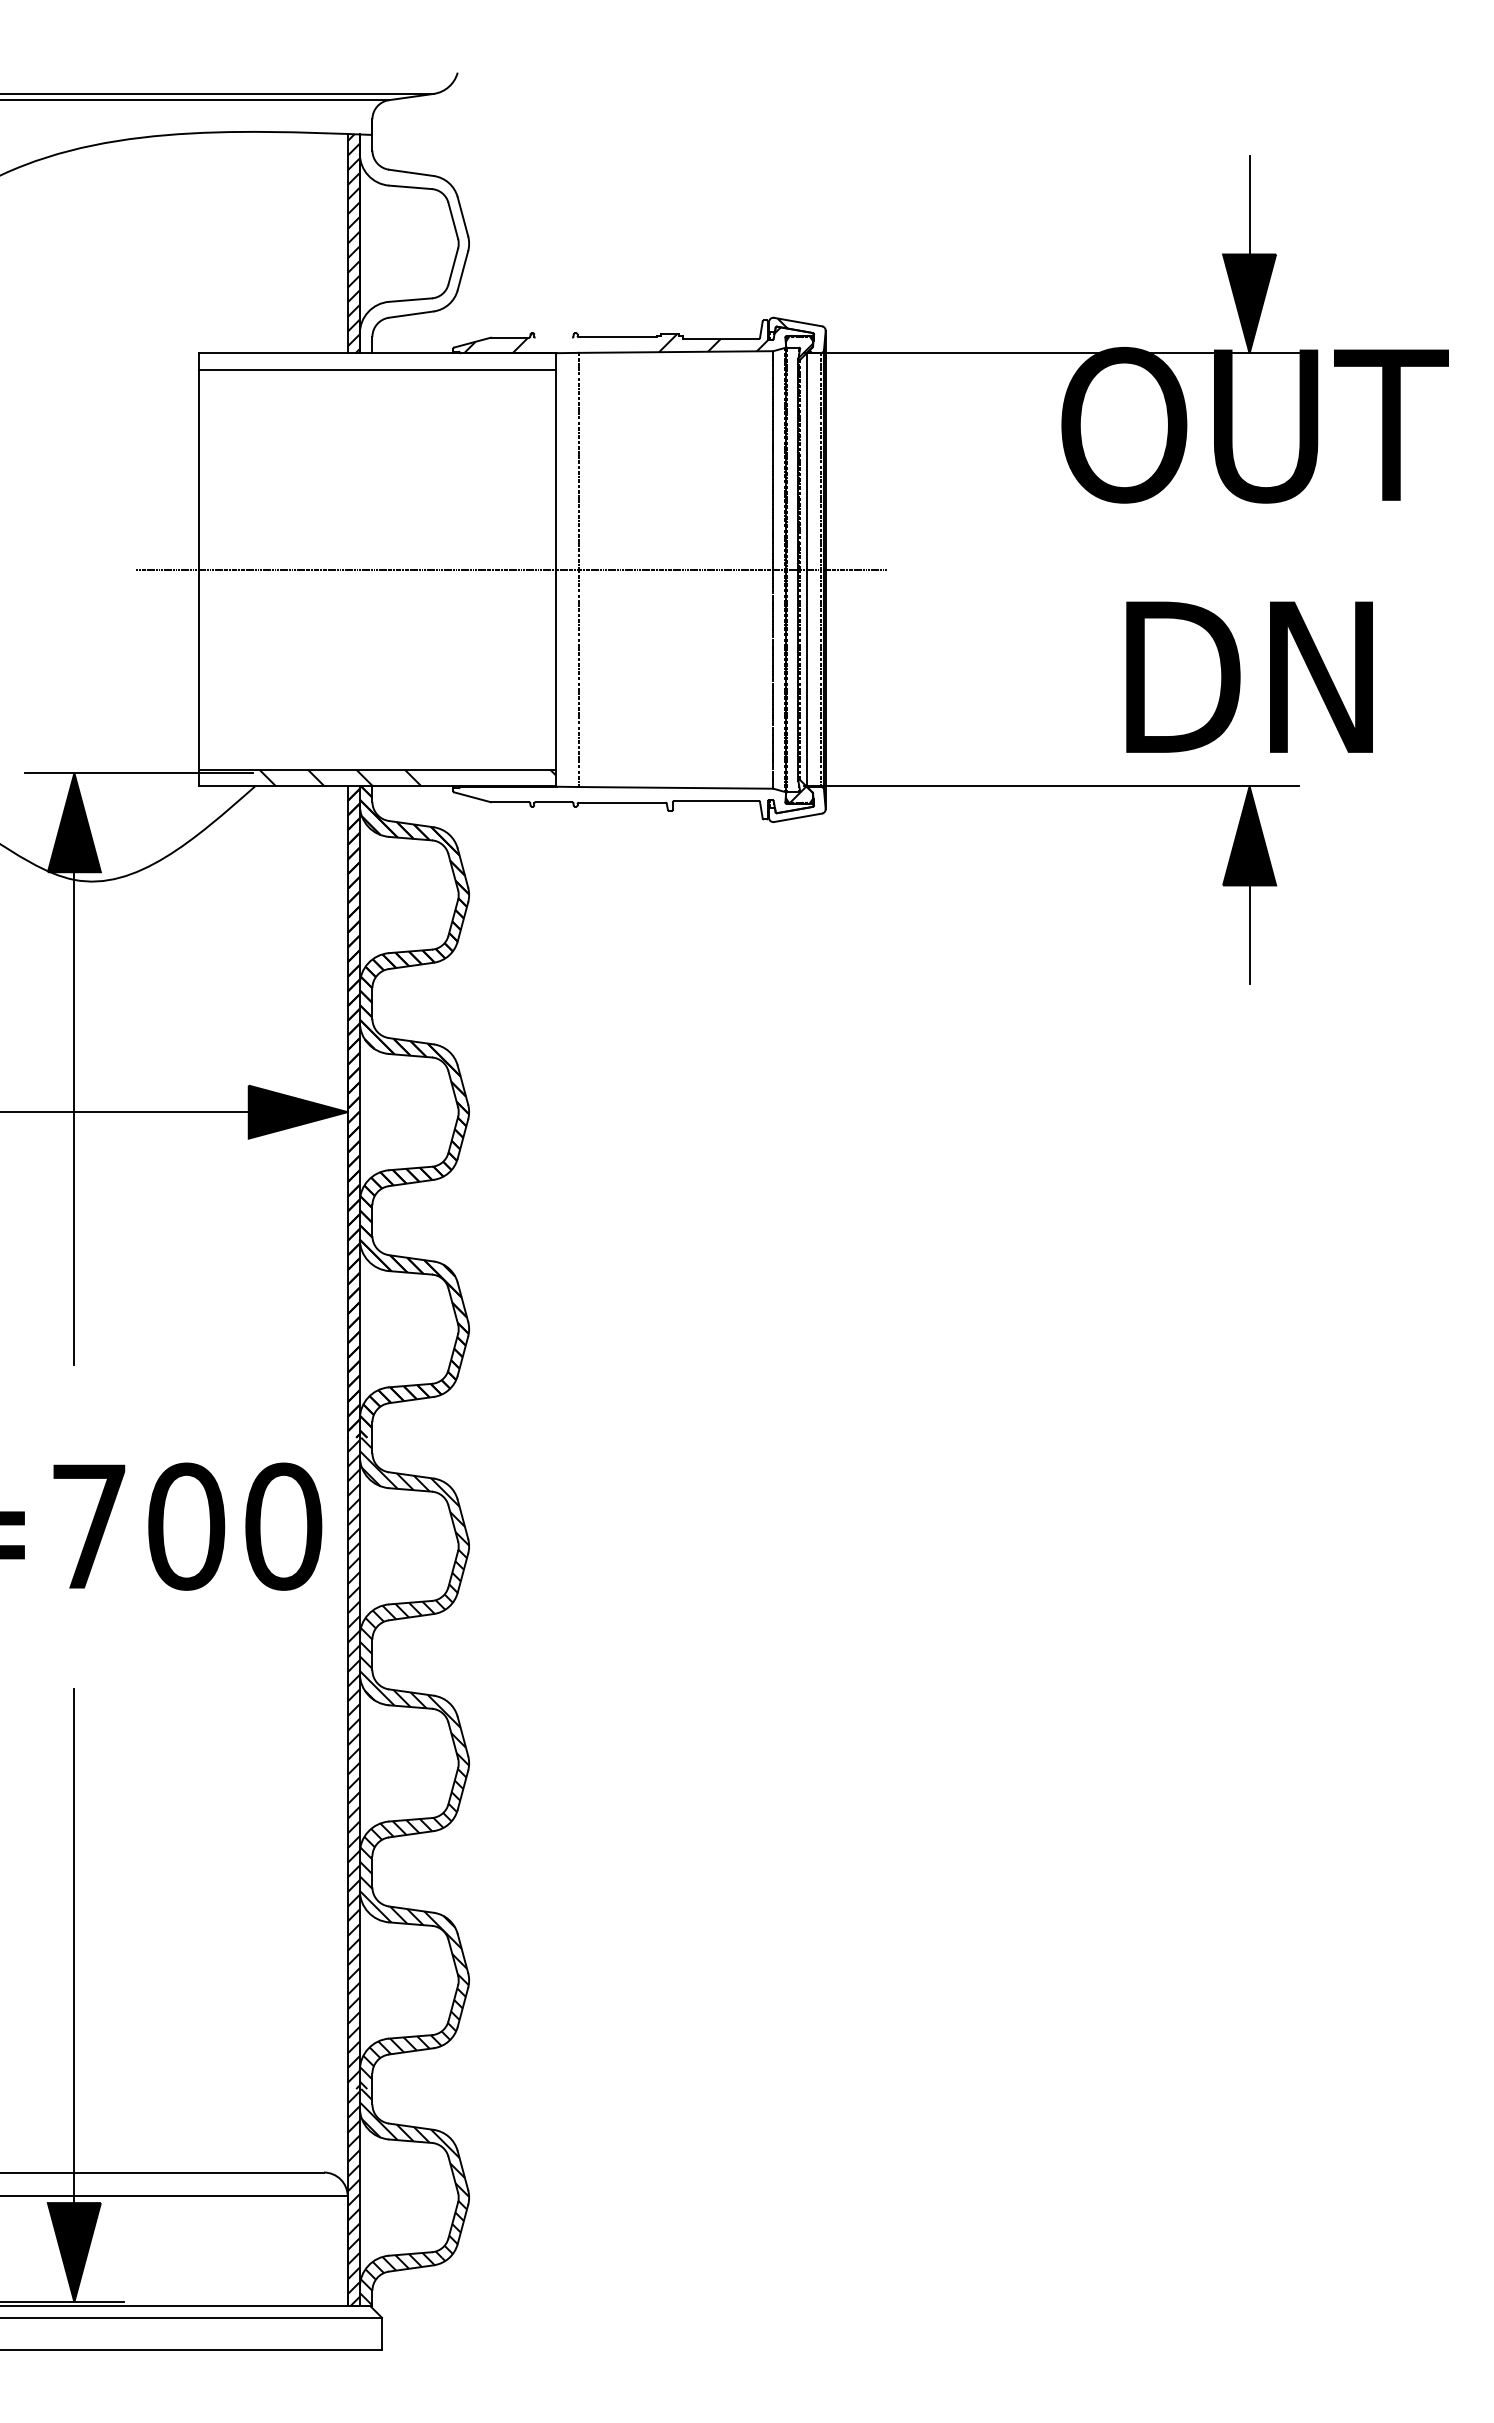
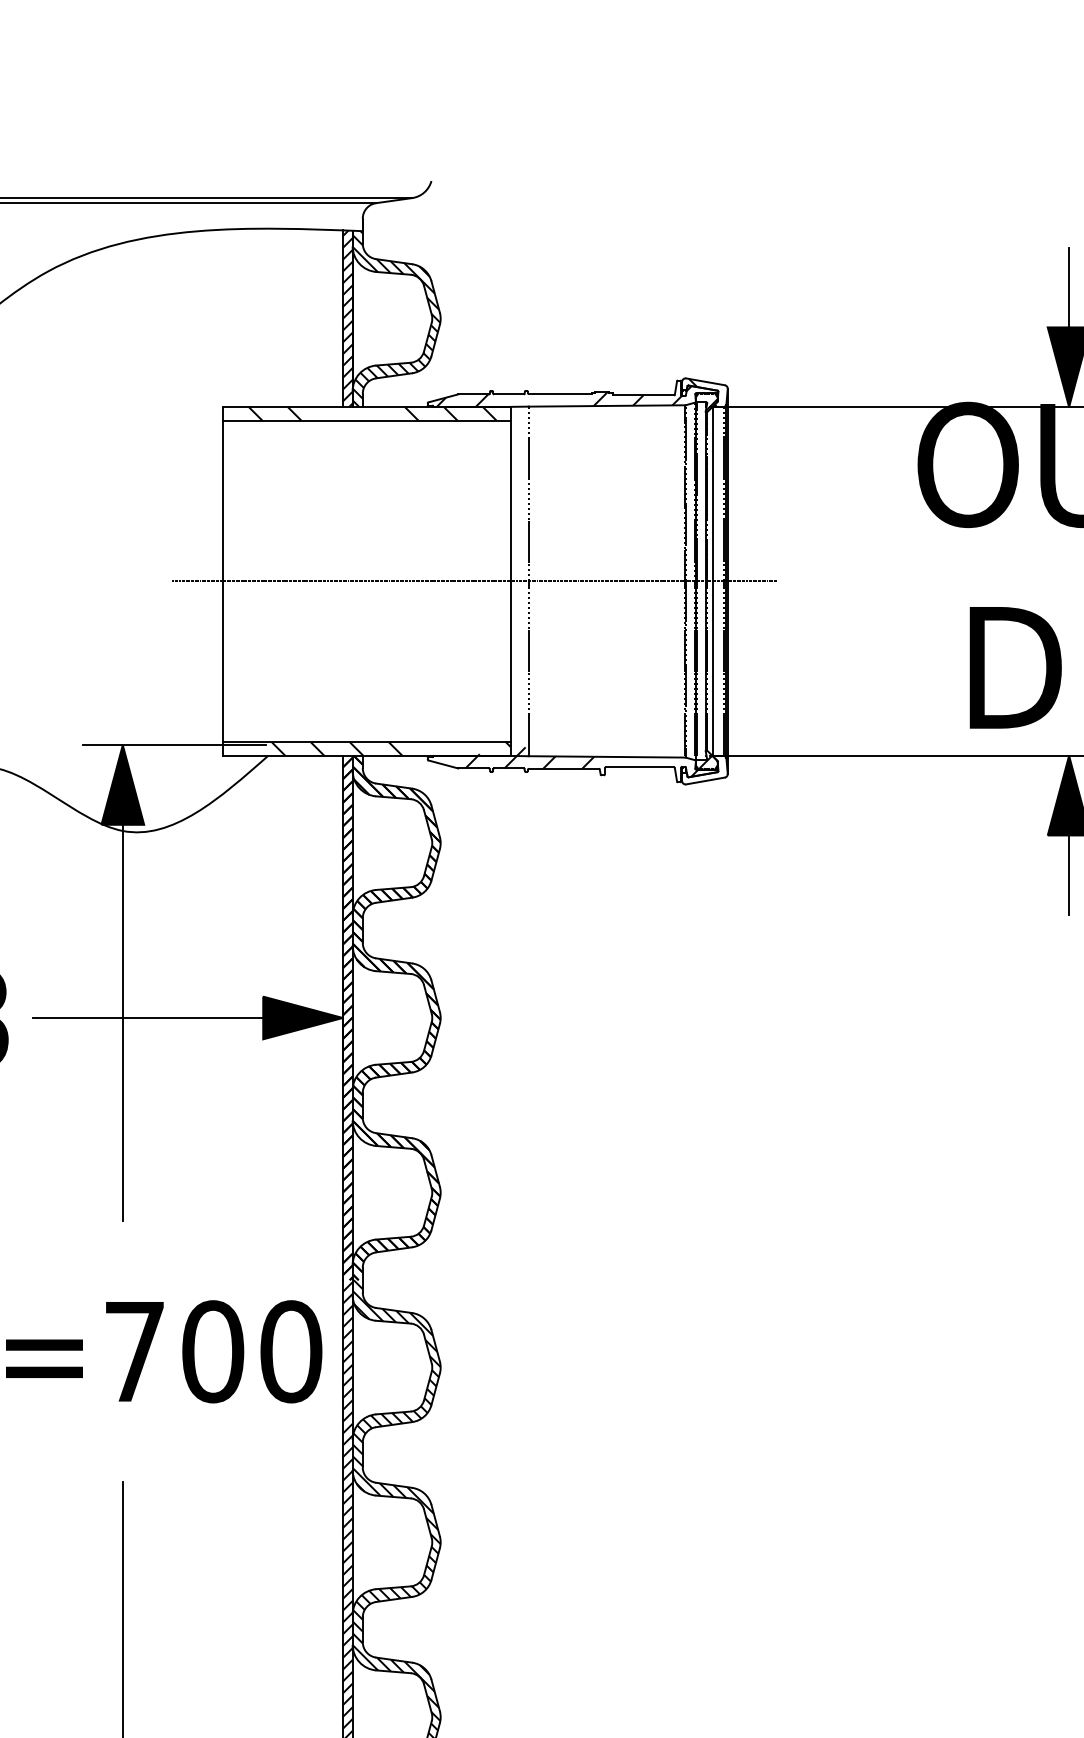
hatch: (413, 243) -> (395, 318), added
line: (553, 337) -> (508, 394), added
hatch: (384, 361) -> (372, 413), added
hatch: (644, 794) -> (581, 762), added

